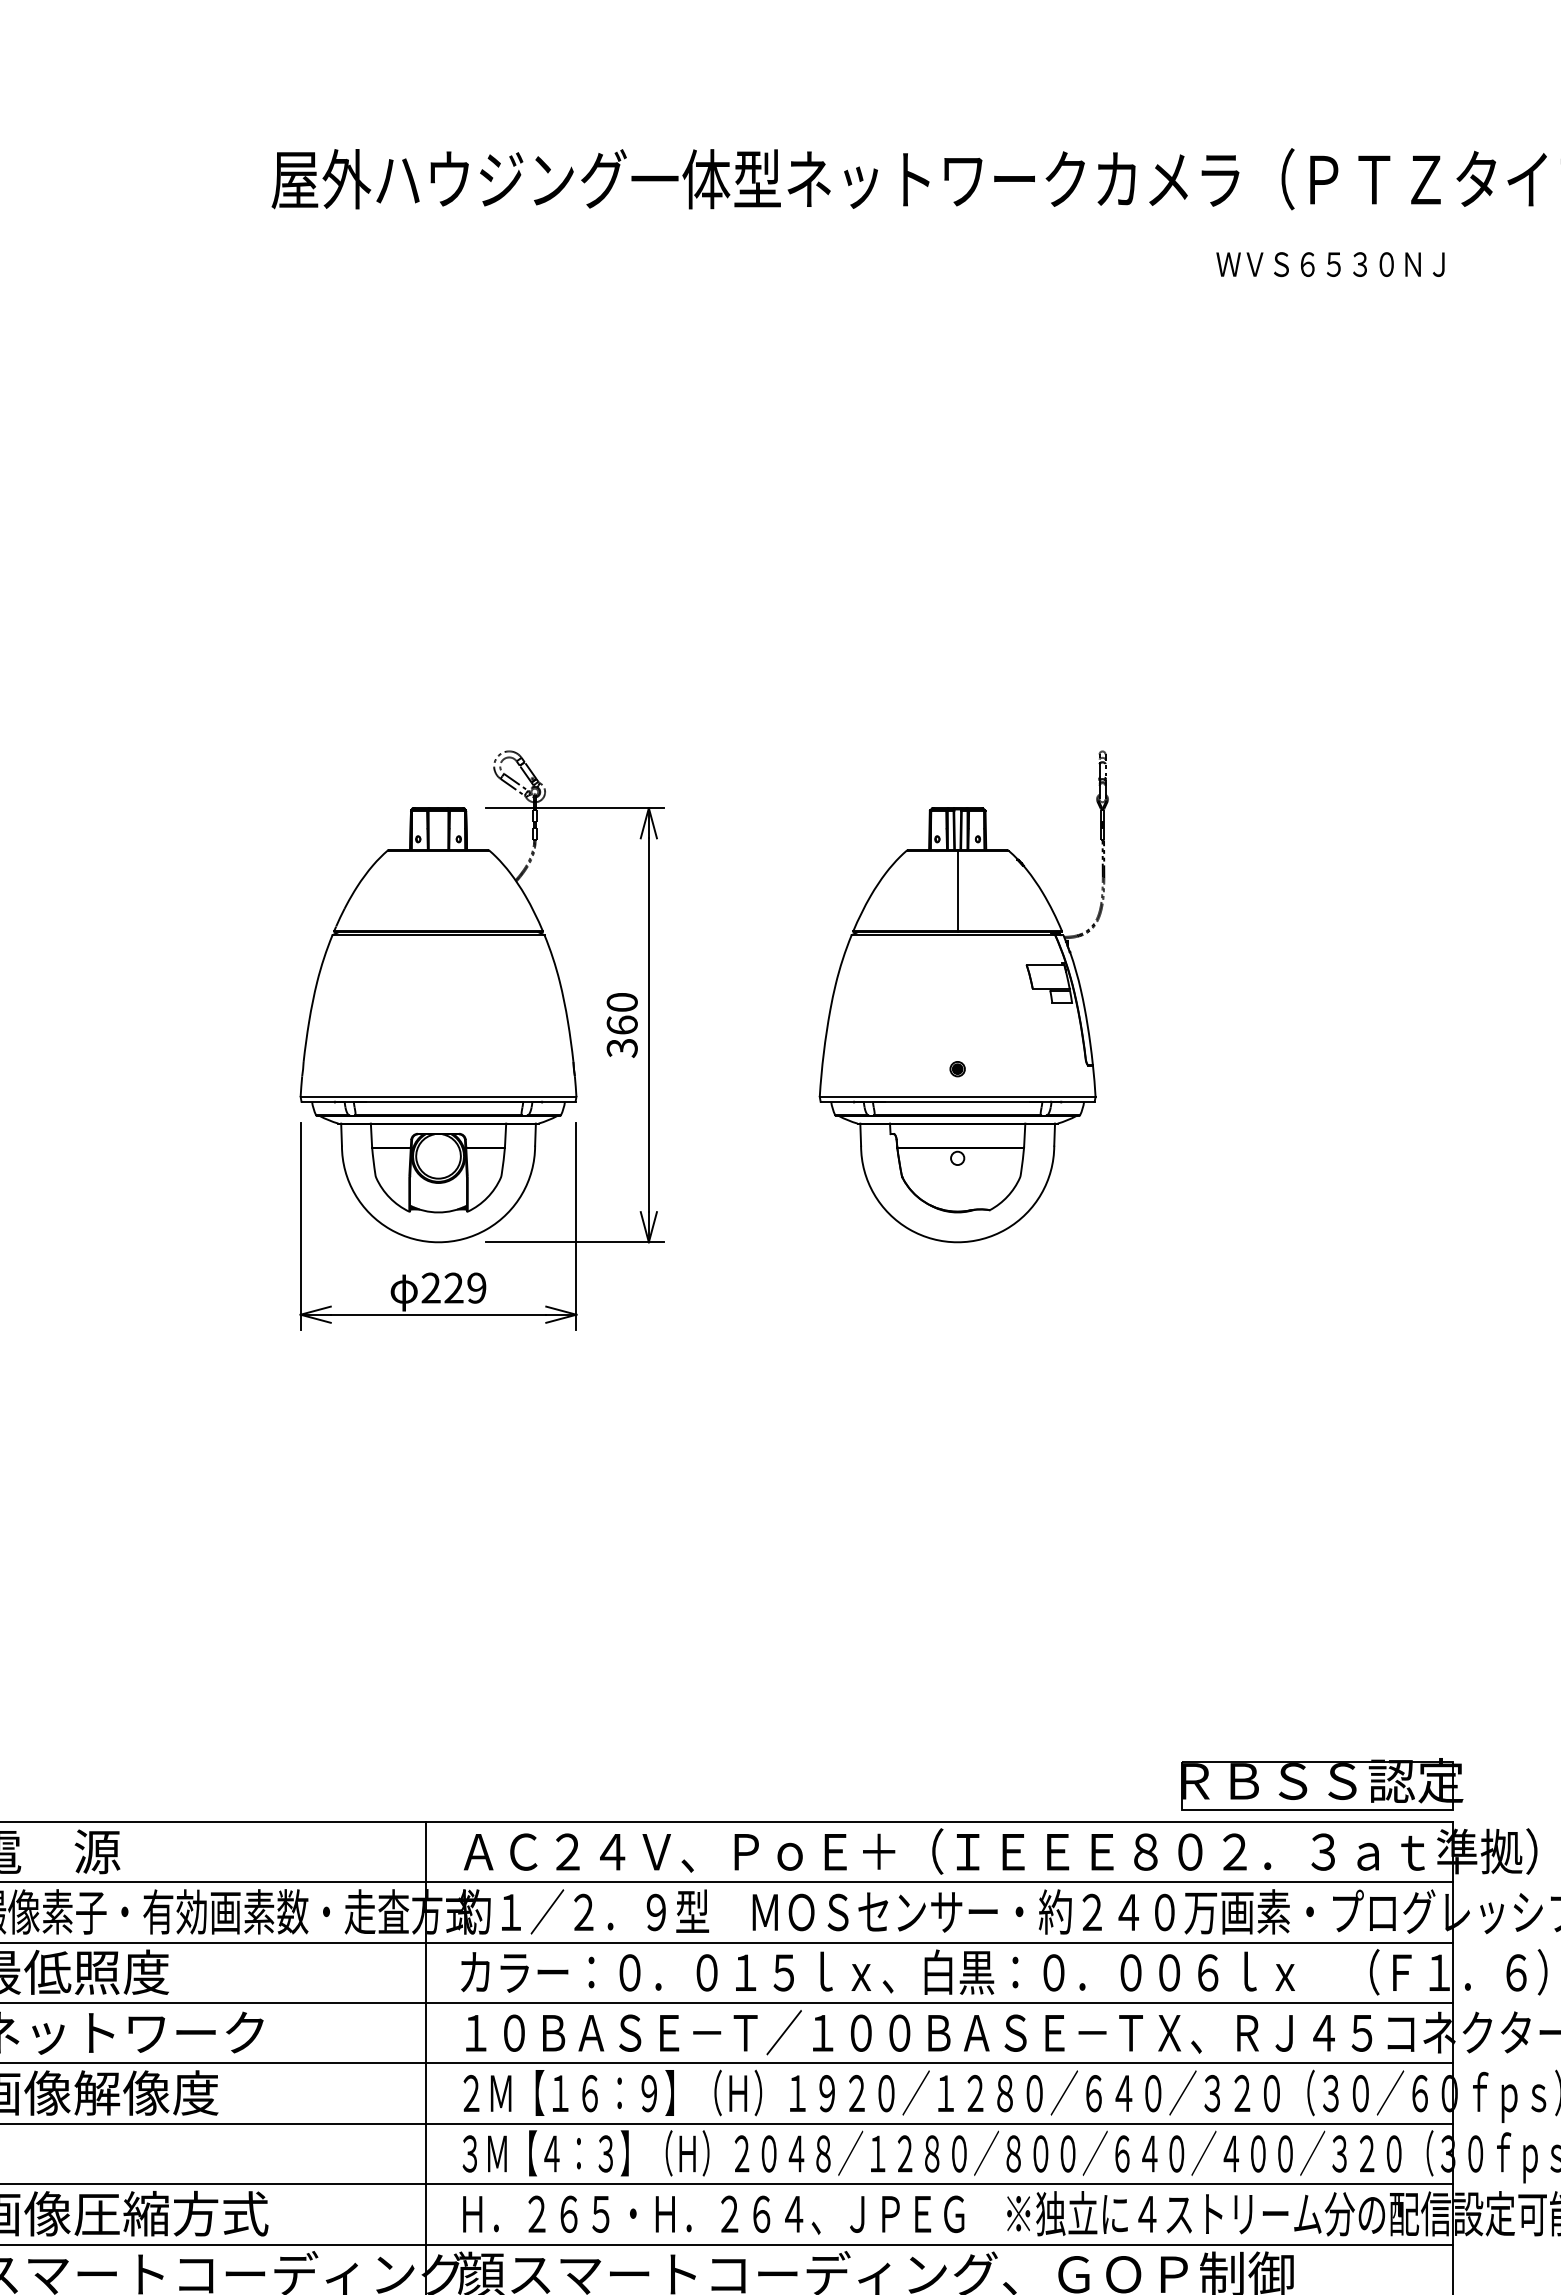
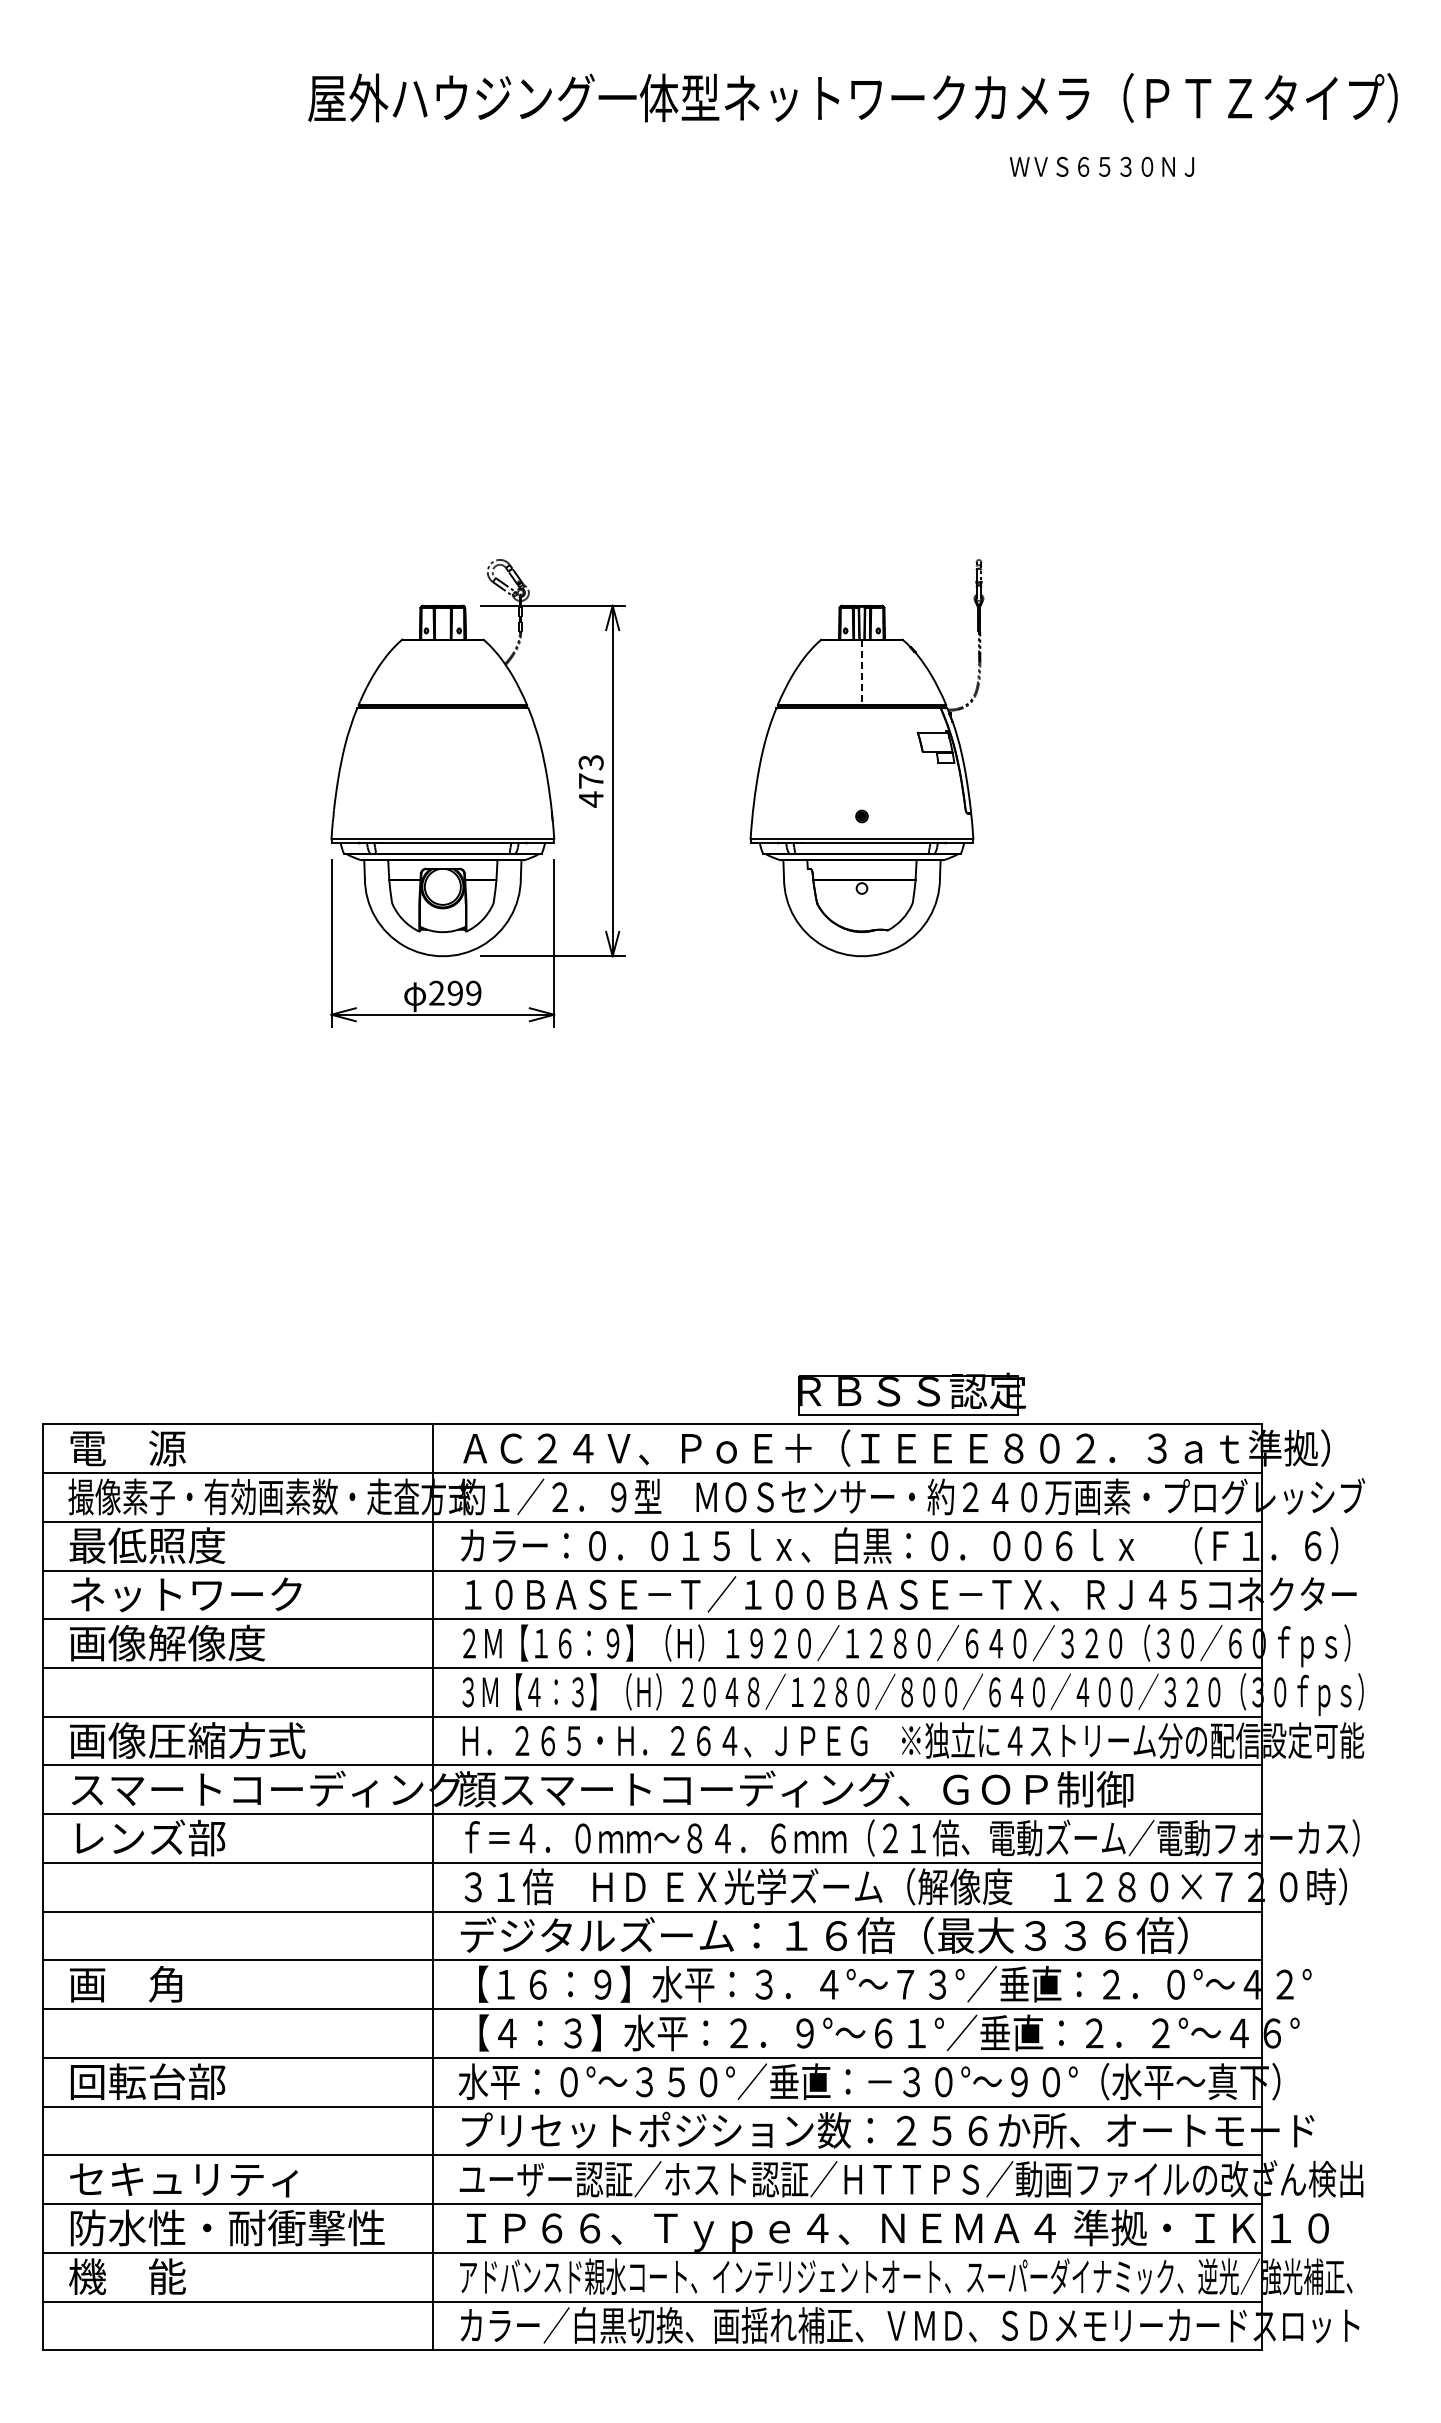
text: (1329, 264) -> (1101, 166), moved
line: (957, 890) -> (861, 672), solid -> dashed
text: (621, 1025) -> (590, 781), 360 -> 473
text: (452, 1288) -> (454, 993), 229 -> 299
part: (1322, 1783) -> (912, 1393), moved

